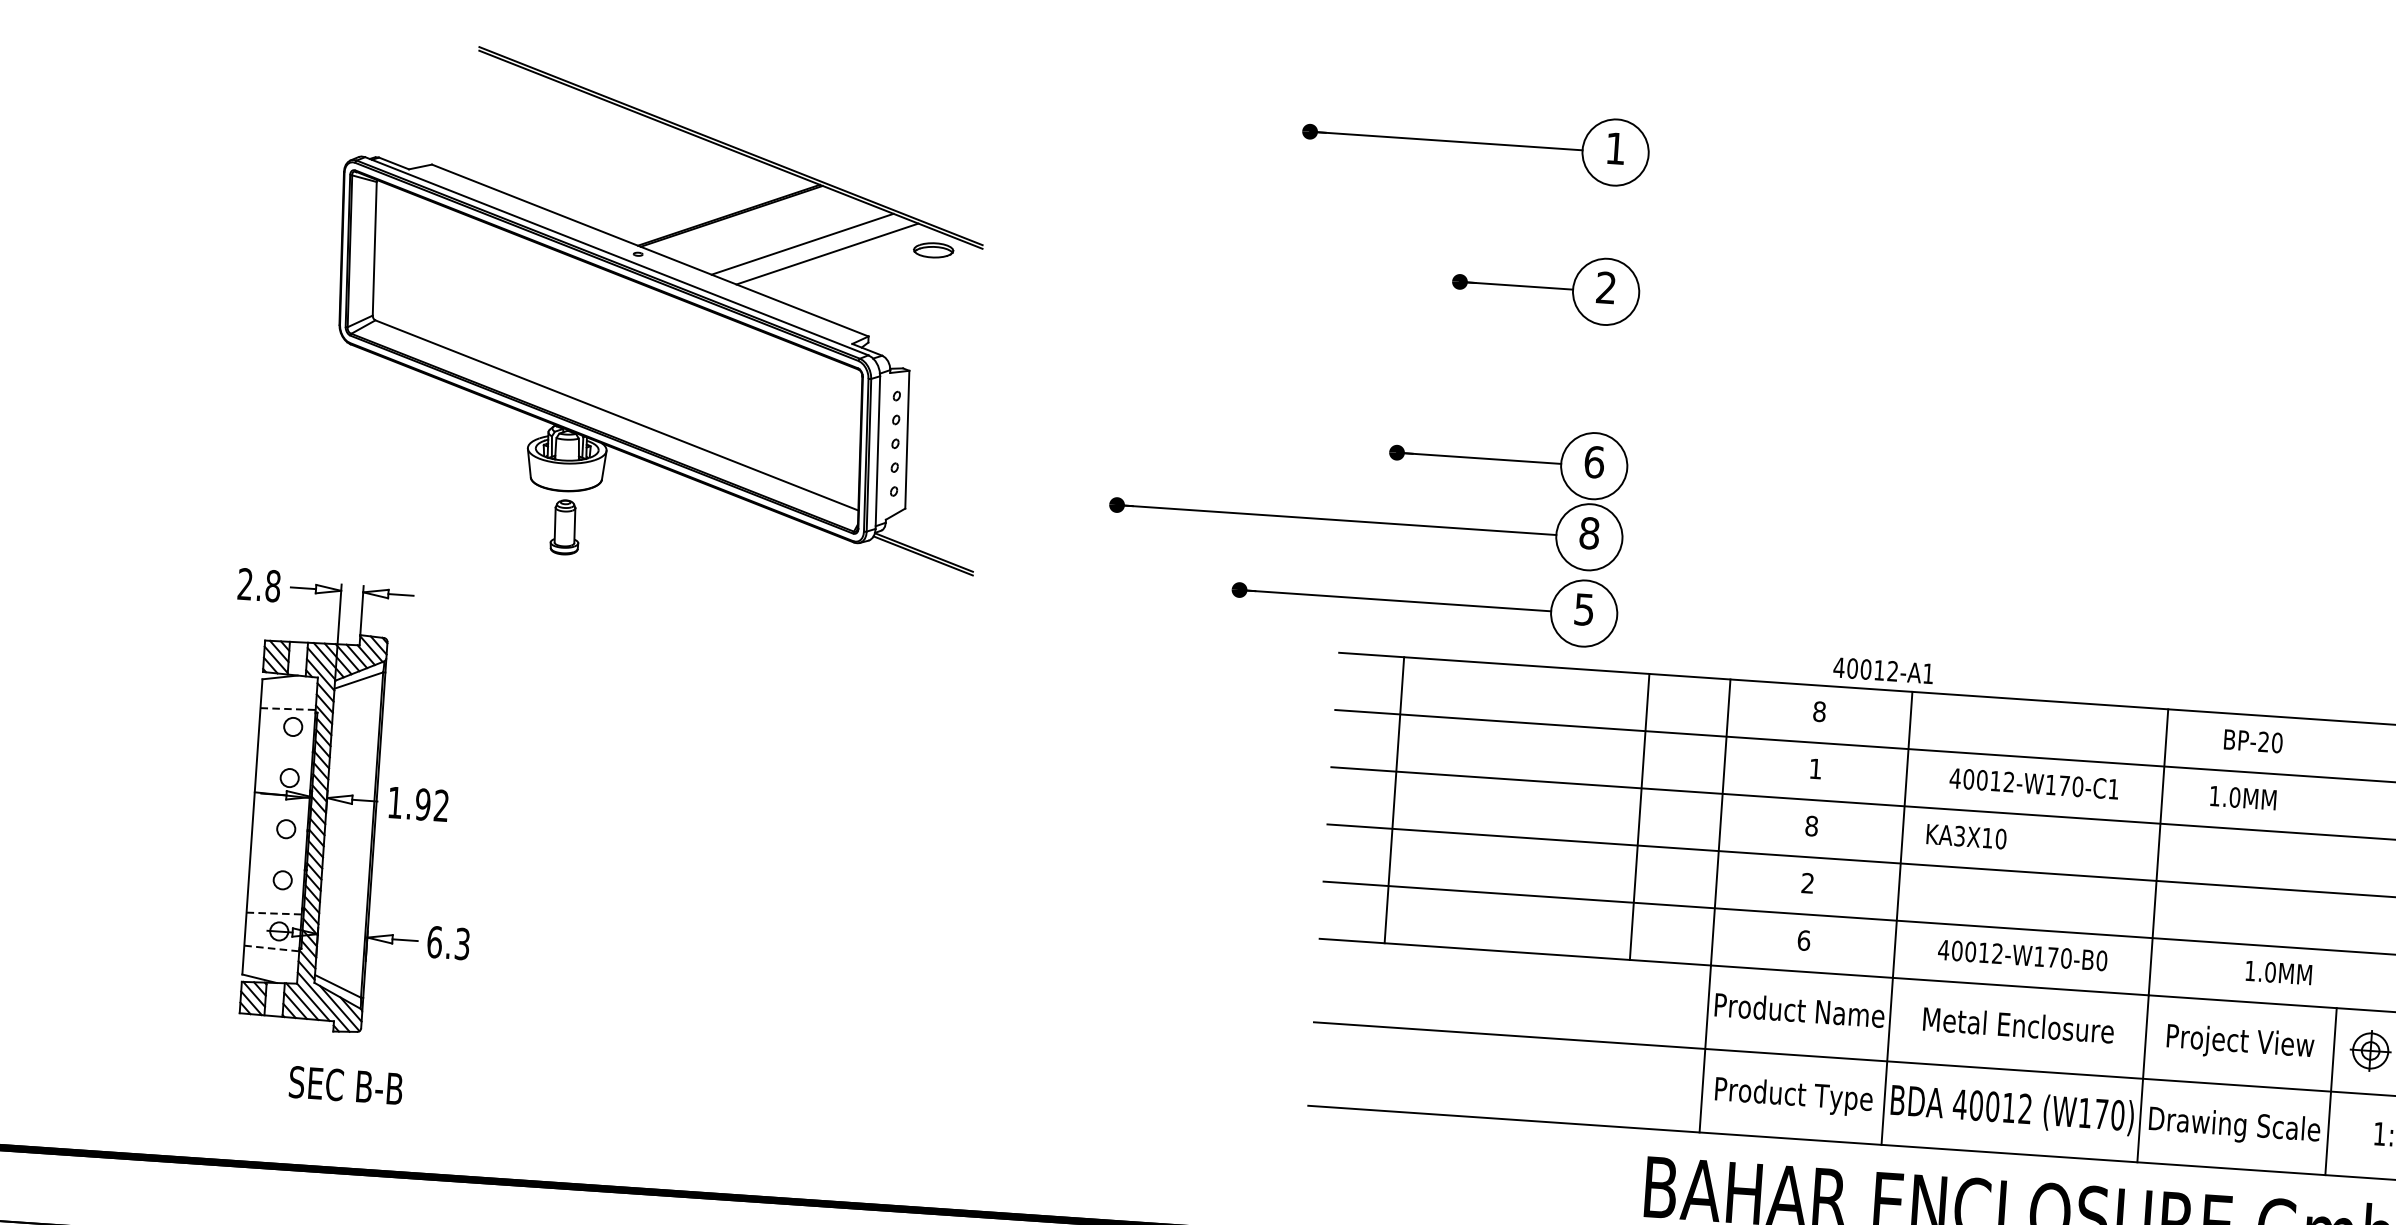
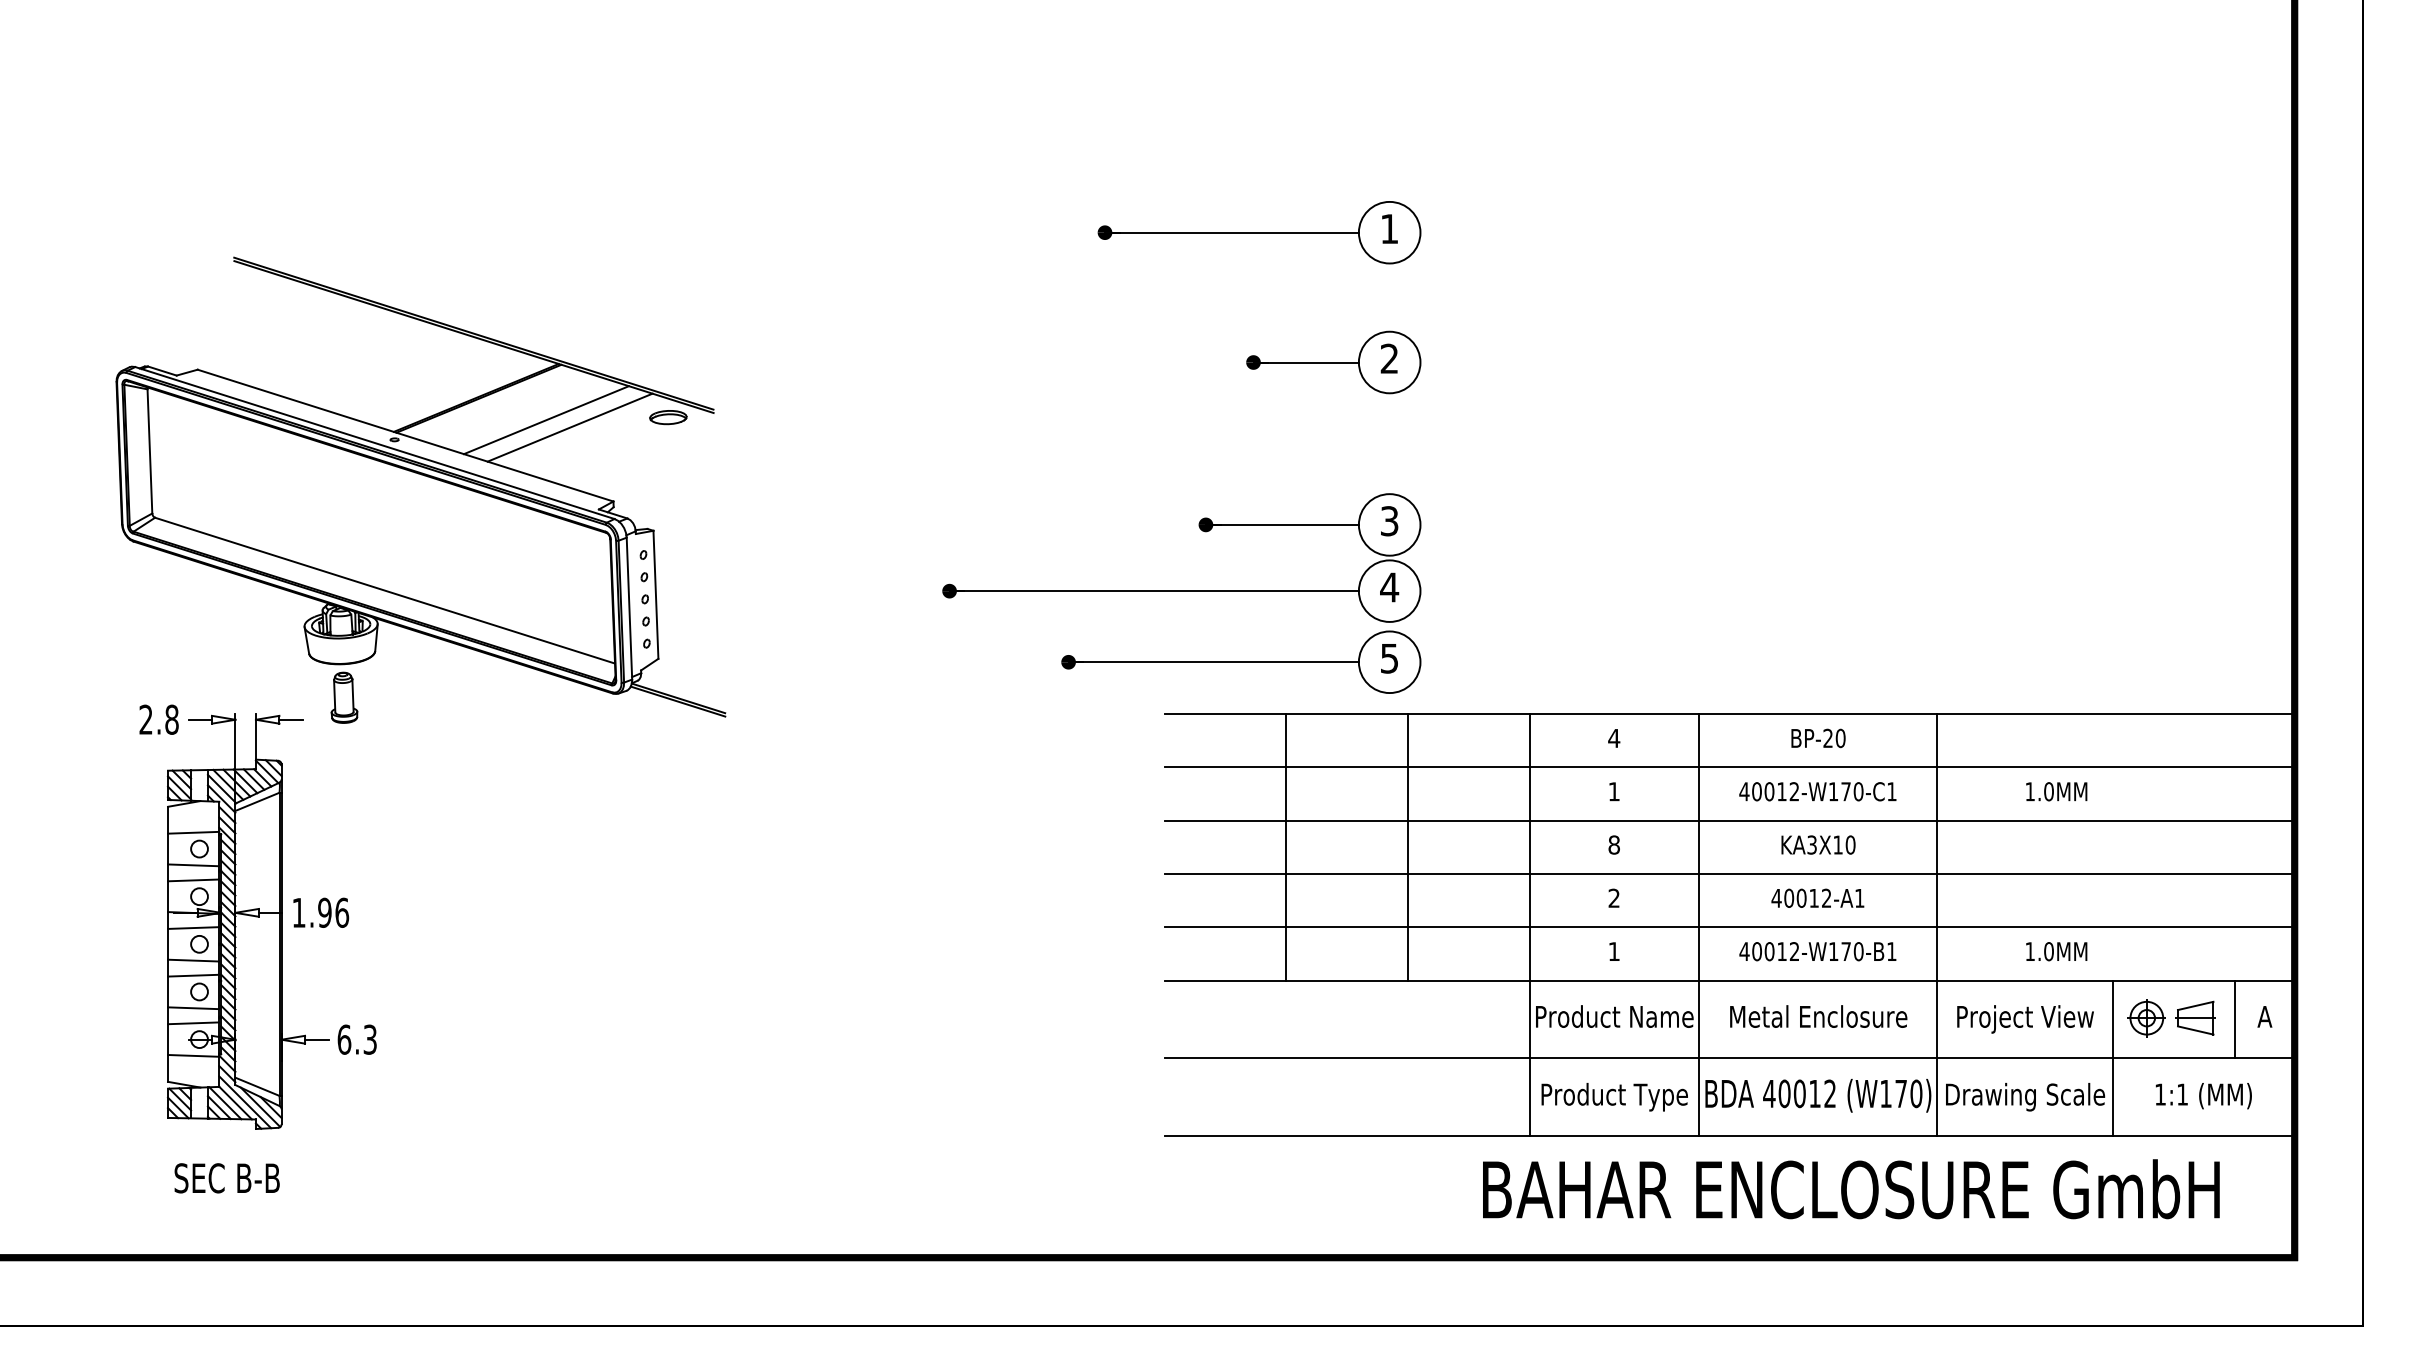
part: (662, 309) -> (420, 489), moved
text: (1594, 462) -> (1389, 521), 6 -> 3
text: (1589, 533) -> (1389, 587), 8 -> 4
text: (1883, 669) -> (1817, 897), moved
line: (287, 708) -> (193, 832), dashed -> solid
text: (1819, 711) -> (1614, 738), 8 -> 4
text: (2253, 741) -> (1818, 738), moved
line: (285, 744) -> (193, 865), added
line: (284, 760) -> (193, 880), added
text: (2243, 797) -> (2056, 791), moved
line: (1394, 800) -> (1286, 847), moved
text: (442, 805) -> (342, 912), 1.92 -> 1.96
line: (281, 810) -> (193, 927), added
line: (1640, 817) -> (1408, 847), moved
text: (1966, 836) -> (1818, 844), moved
line: (278, 846) -> (193, 960), added
line: (277, 862) -> (193, 975), added
line: (275, 897) -> (193, 1008), added
line: (273, 913) -> (193, 1023), dashed -> solid
text: (1804, 940) -> (1614, 951), 6 -> 1
line: (271, 948) -> (193, 1055), dashed -> solid
text: (2101, 960) -> (1891, 951), 40012-W170-B0 -> 40012-W170-B1
text: (345, 1085) -> (226, 1178), moved

